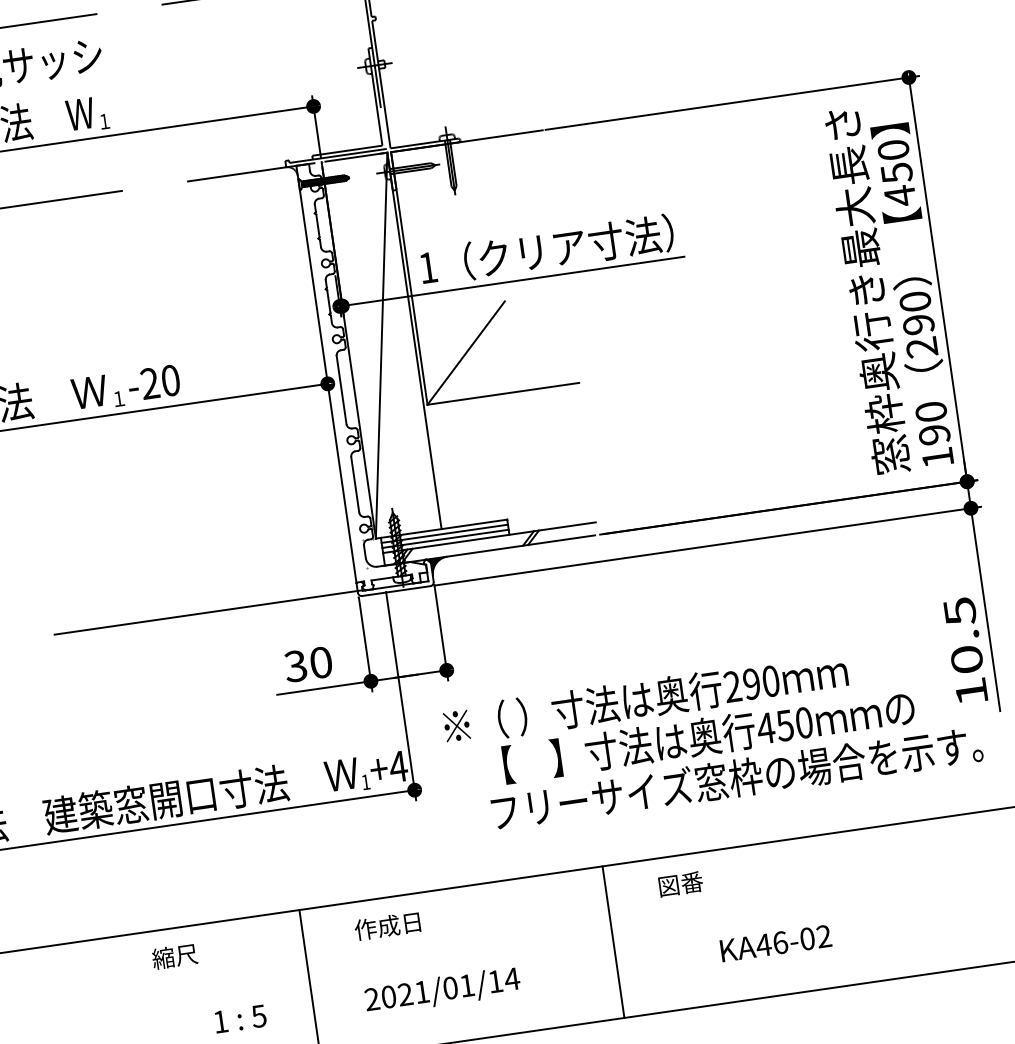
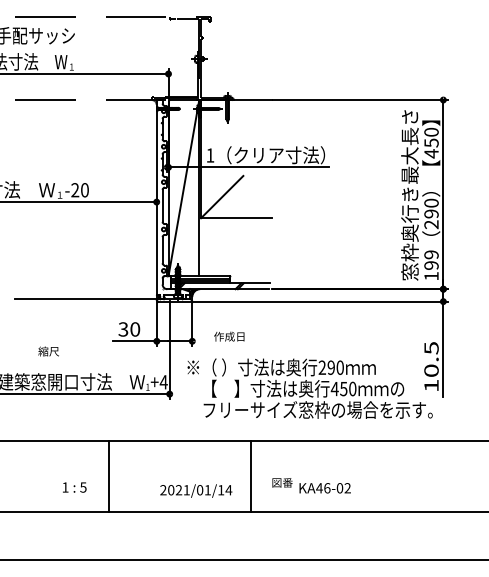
text: (931, 411) -> (431, 254), 190 -> 199
text: (680, 883) -> (282, 482), moved
text: (387, 925) -> (229, 336), moved
text: (174, 956) -> (48, 351), moved
text: (443, 989) -> (196, 490), moved

